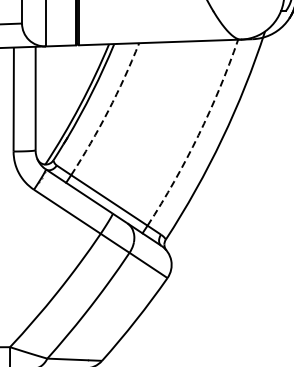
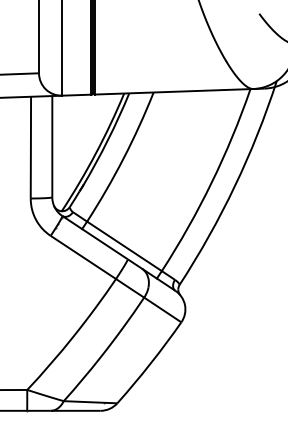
arc: (108, 110) -> (123, 158), dashed -> solid
arc: (198, 135) -> (211, 182), dashed -> solid

